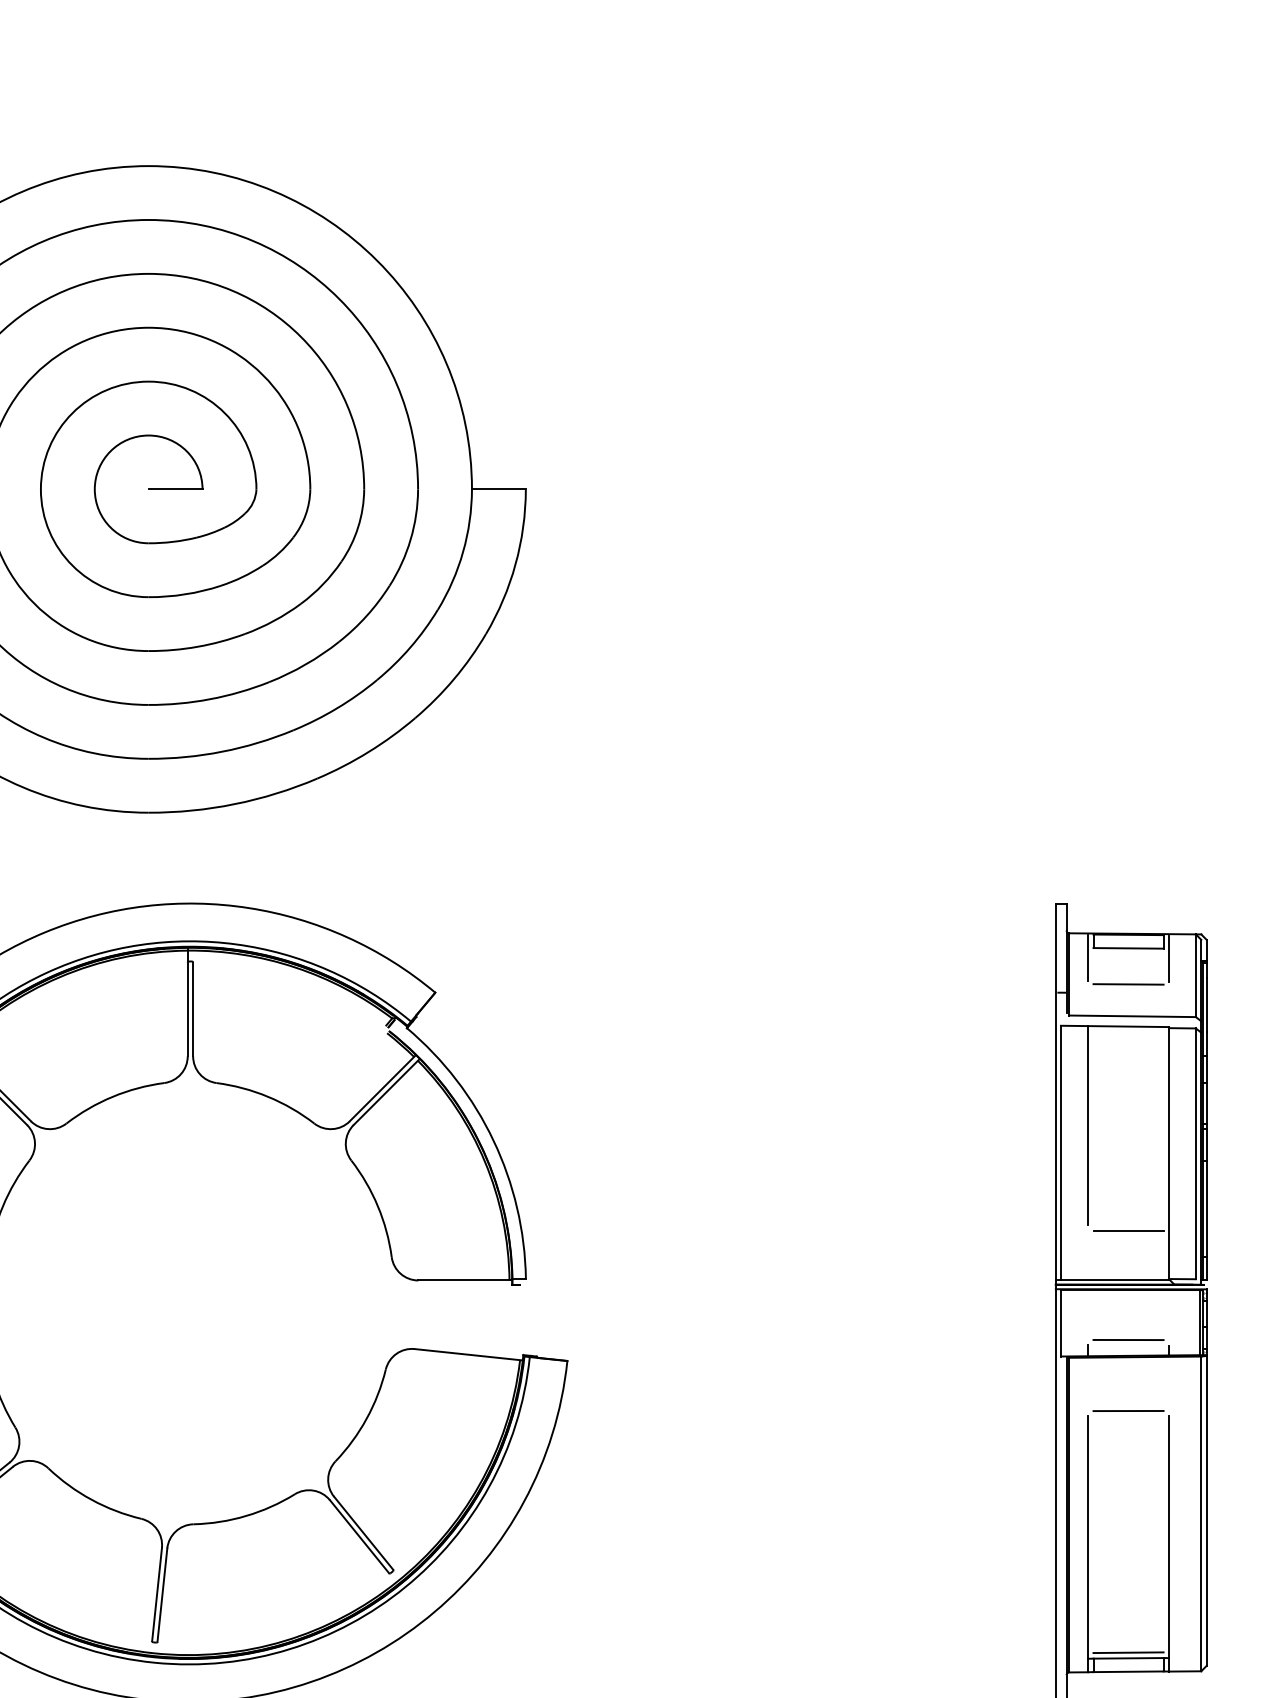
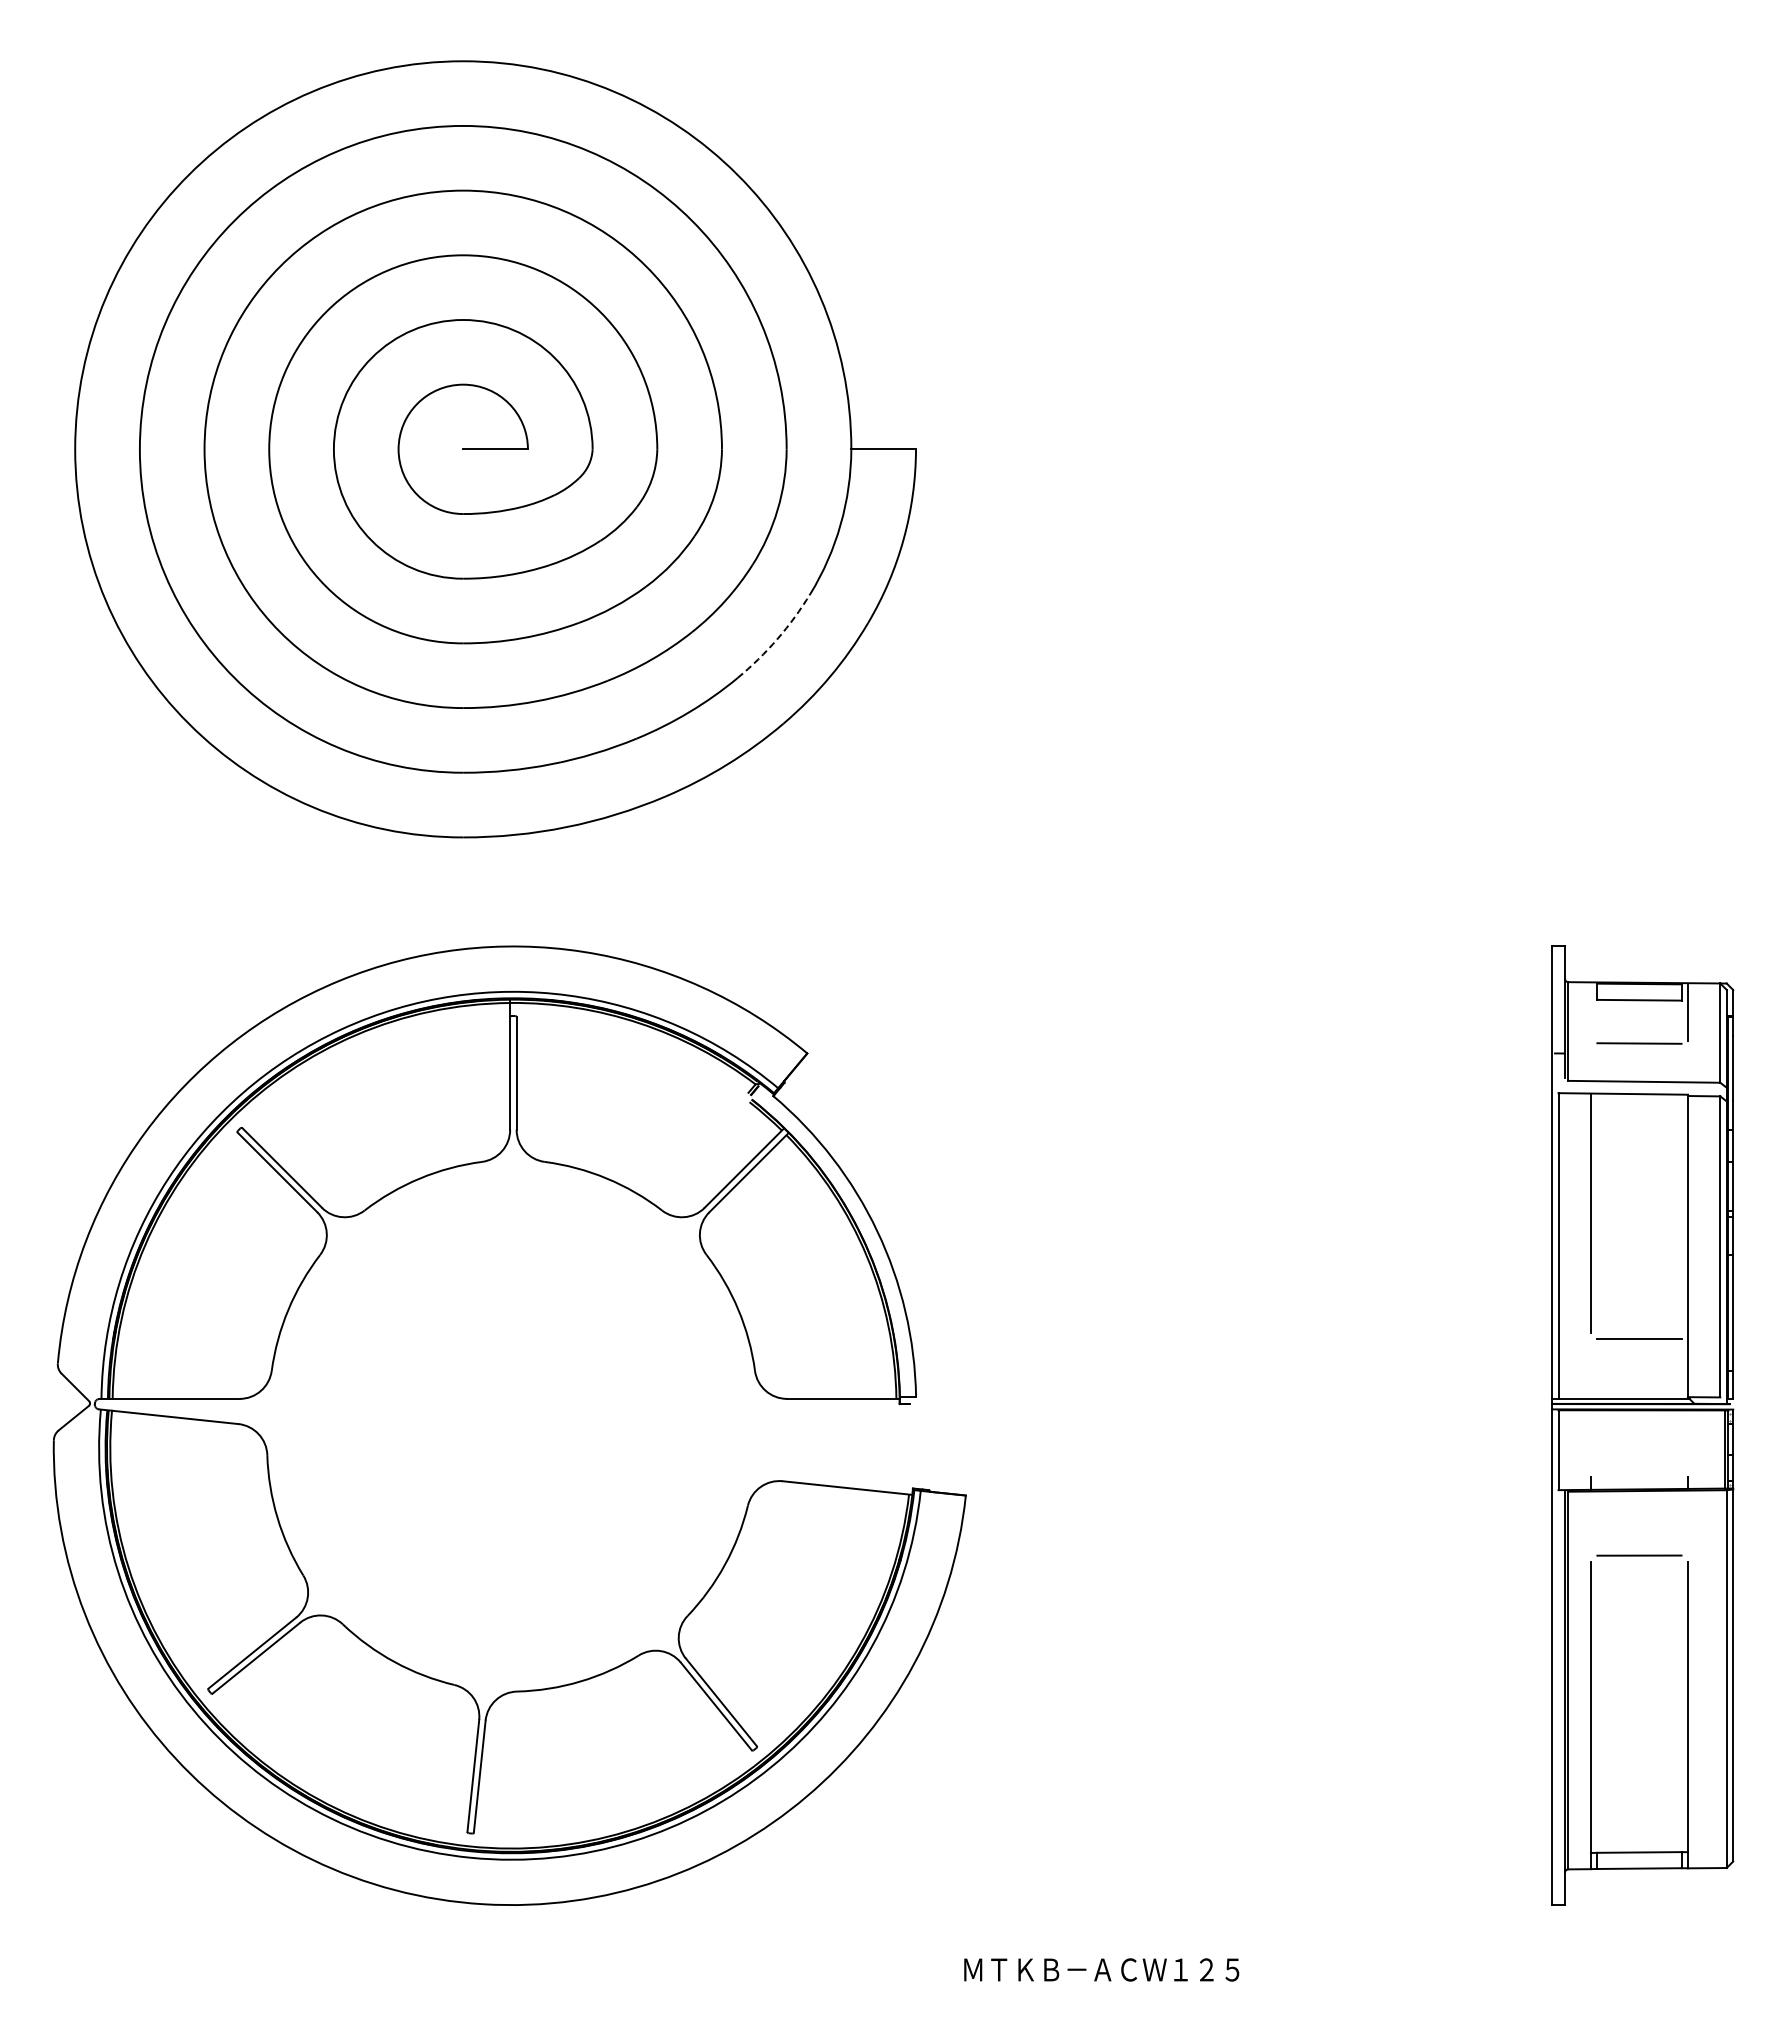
arc: (410, 647) -> (777, 639), solid -> dashed
line: (1087, 957) -> (1590, 1011), removed
line: (1128, 1340) -> (1639, 1470), removed
line: (1128, 1652) -> (1639, 1845), removed

